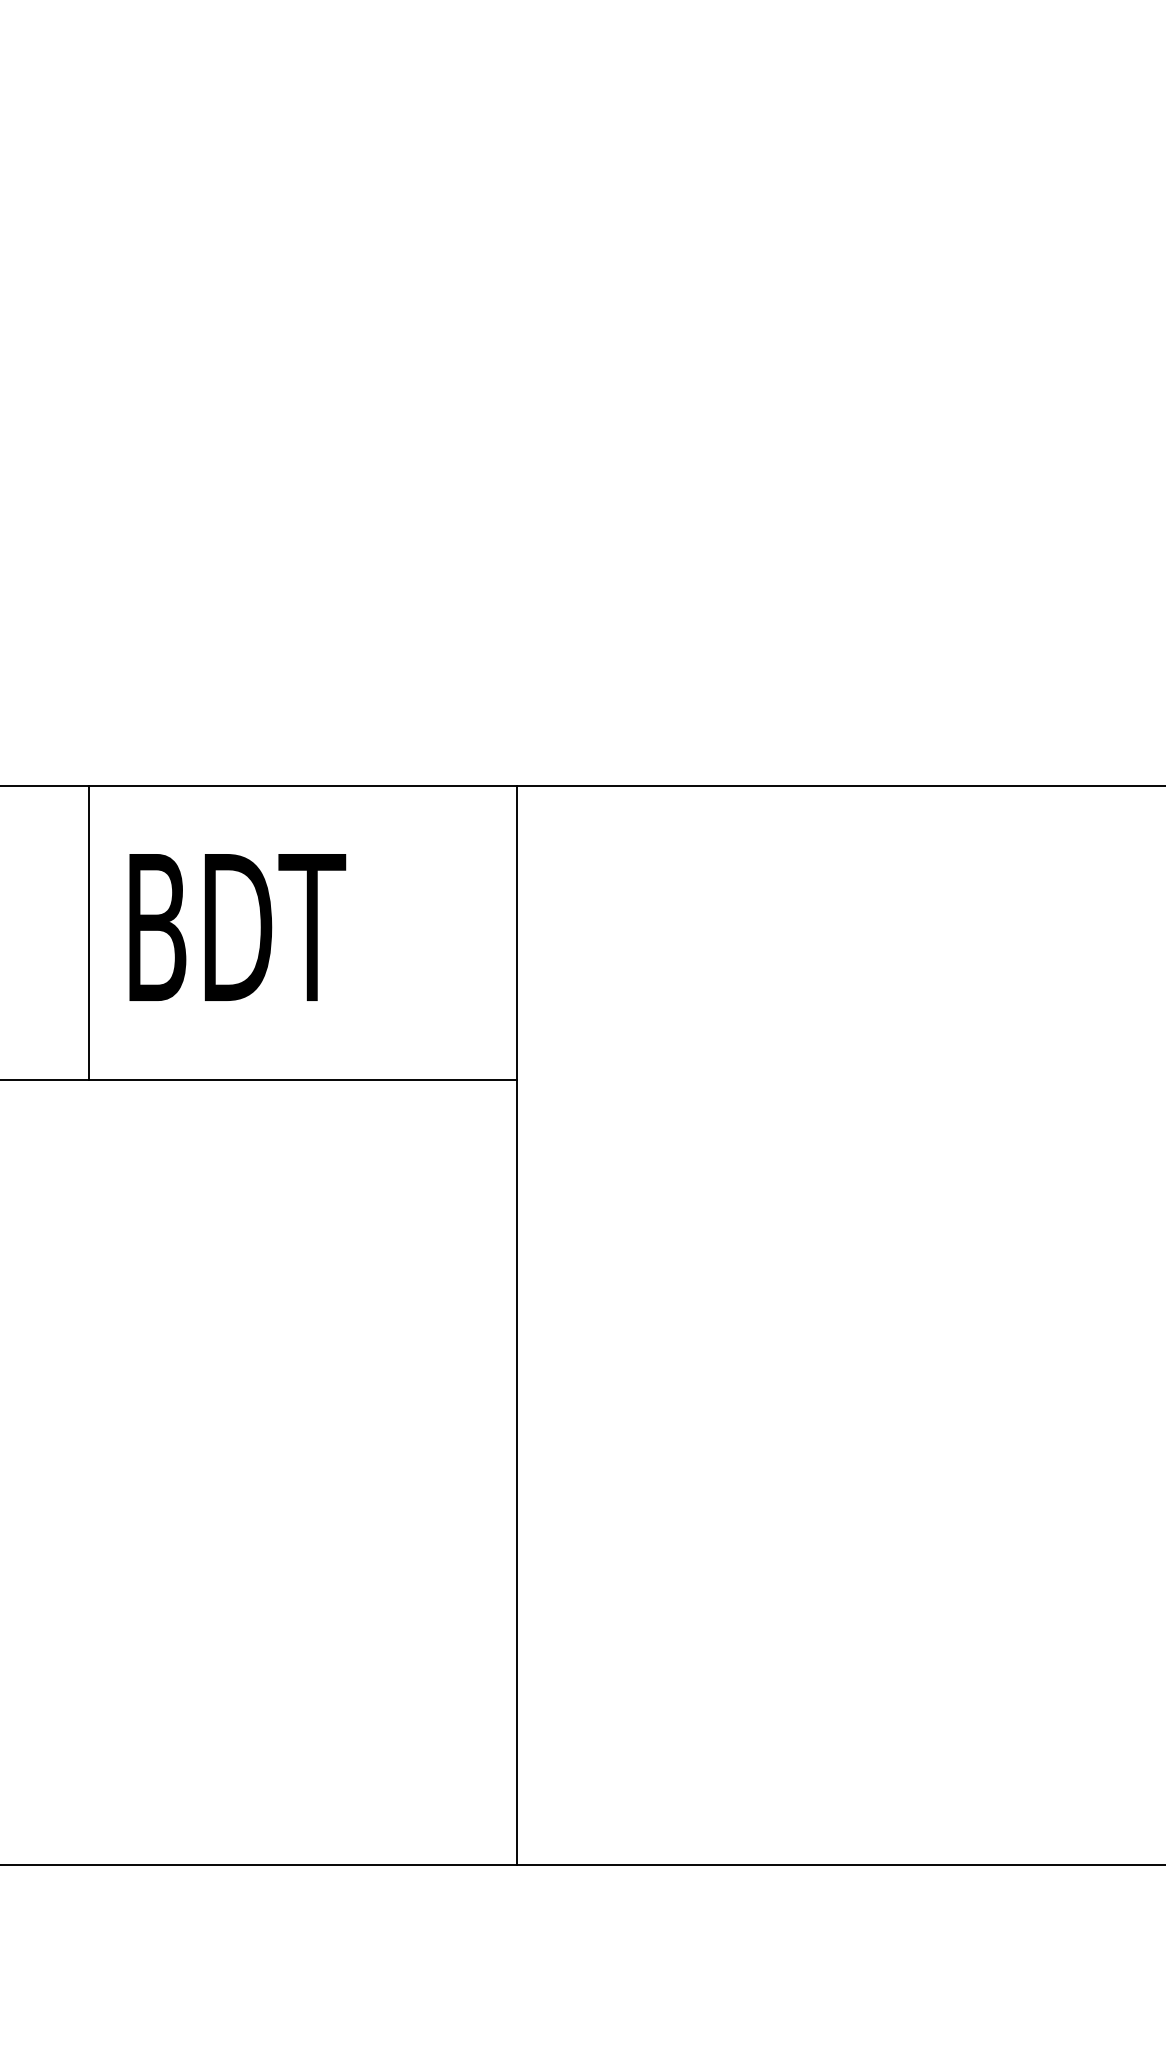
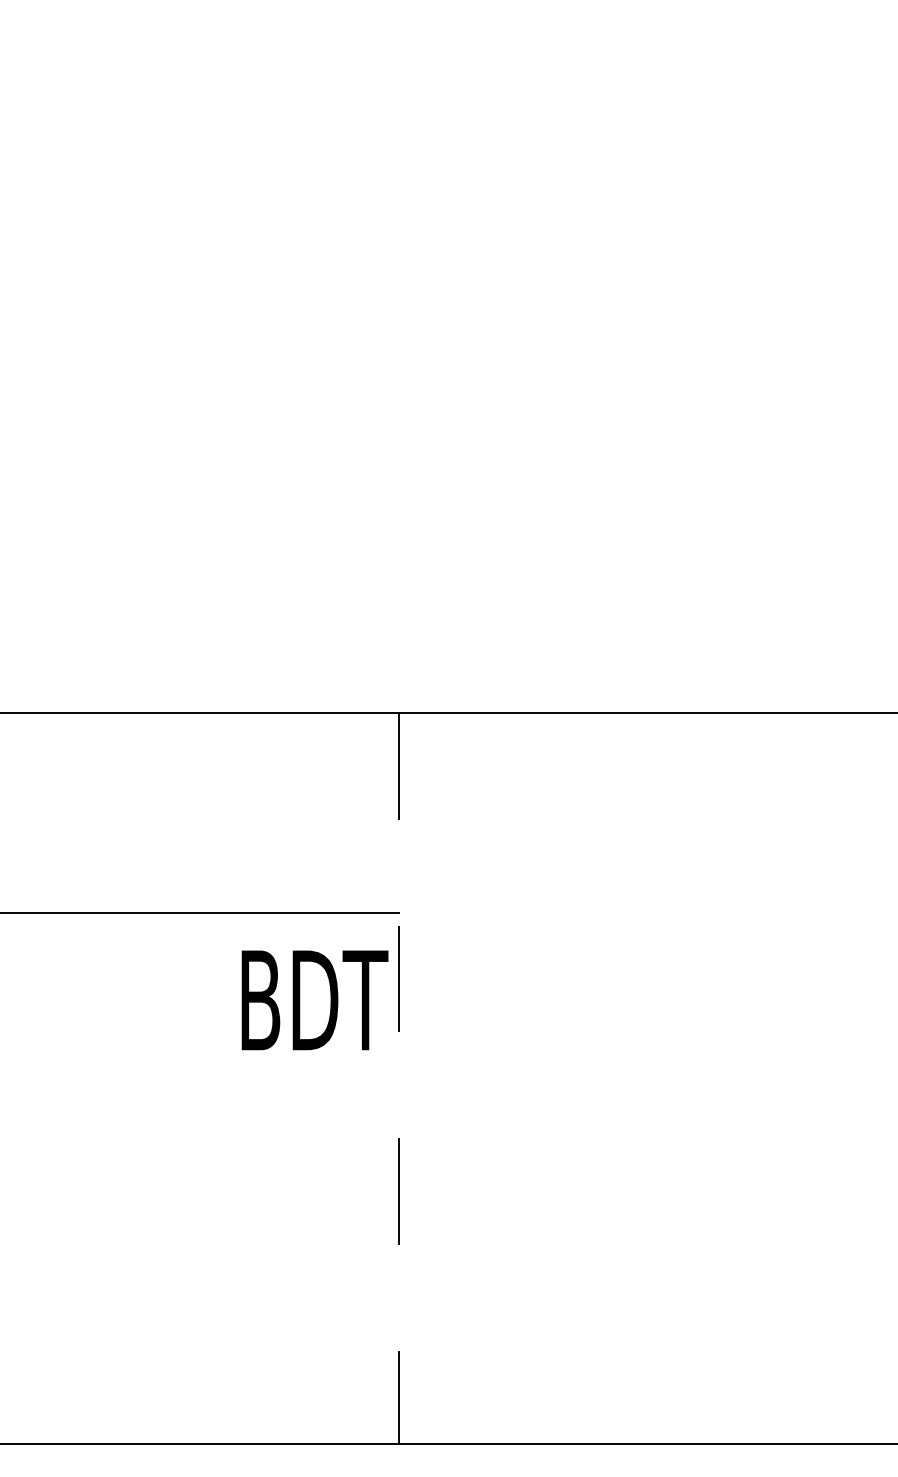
text: (236, 927) -> (314, 1000), moved
line: (89, 932) -> (109, 812), removed
line: (516, 1326) -> (398, 1079), solid -> dashed

